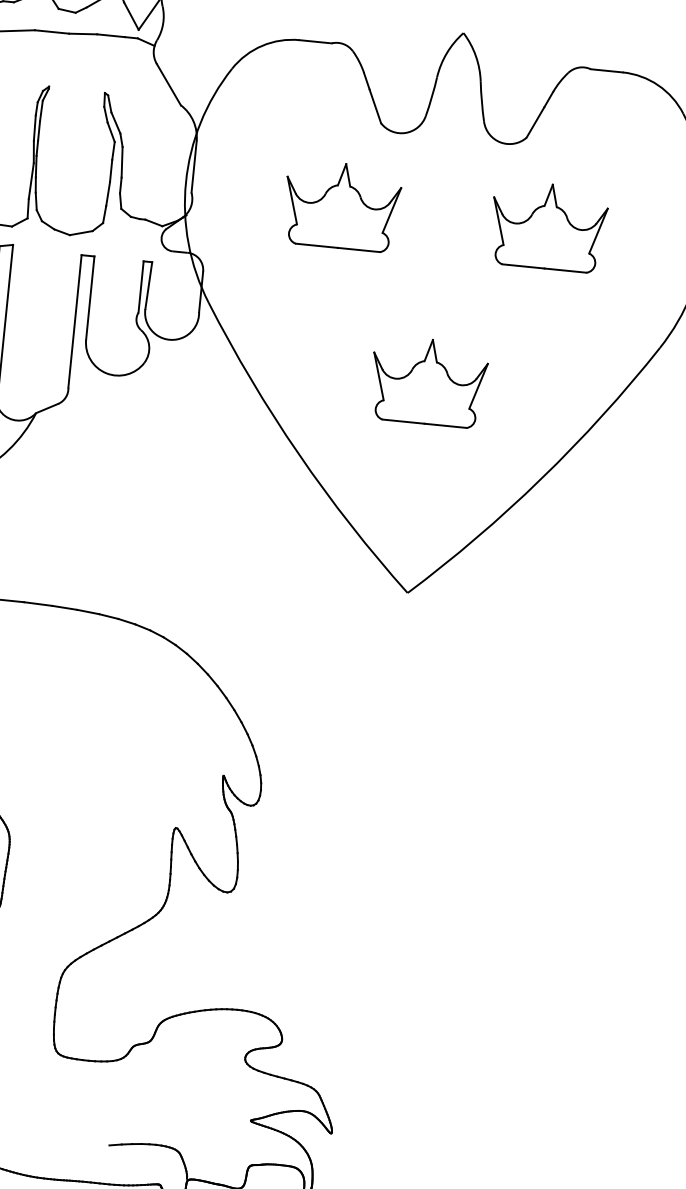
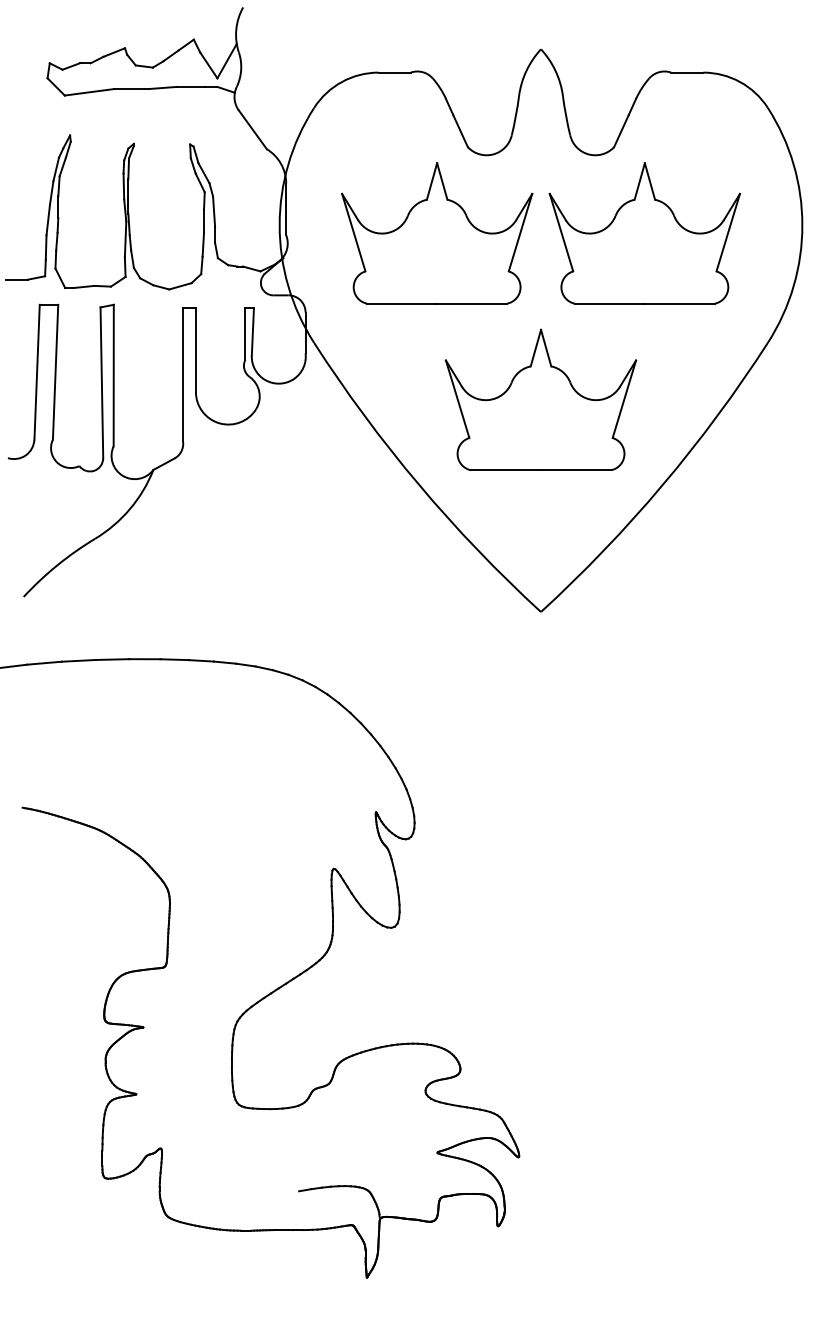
part: (342, 206) -> (437, 233), size x1.67
part: (548, 226) -> (644, 233), size x1.67
part: (428, 381) -> (540, 399), size x1.67

